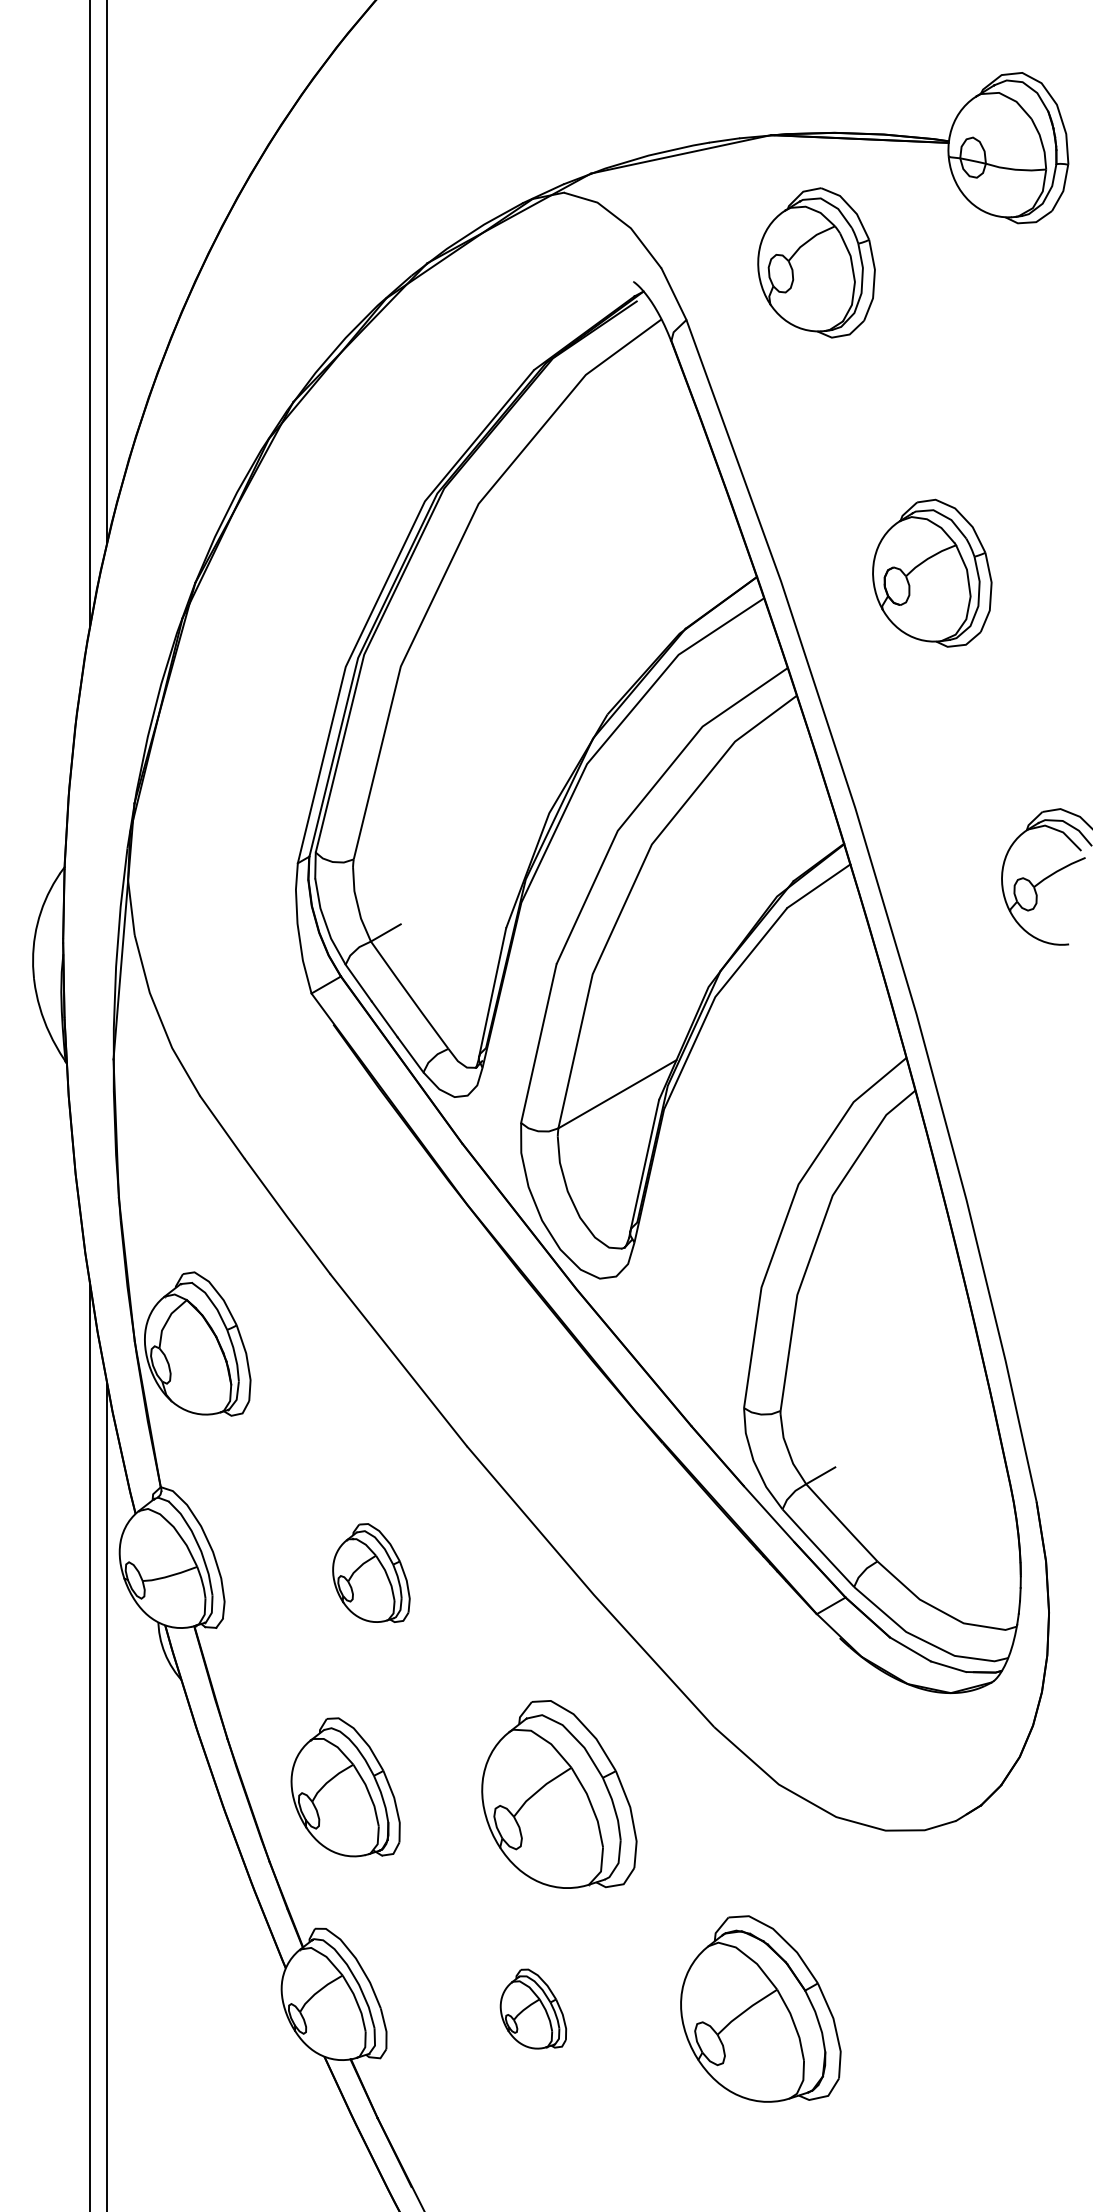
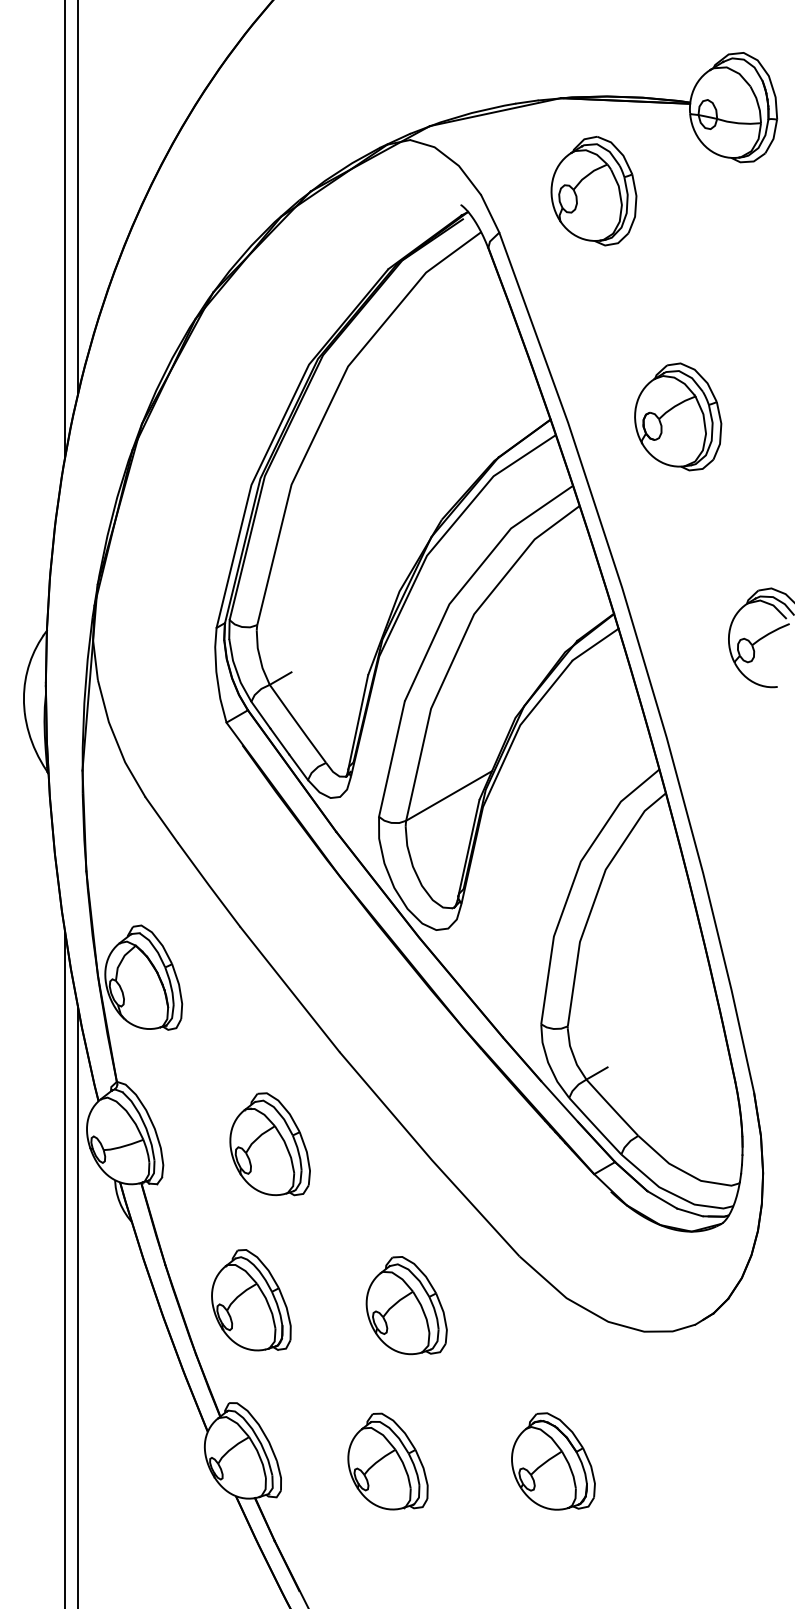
part: (370, 1573) -> (269, 1144), size x1.43
part: (558, 1794) -> (406, 1305), size x0.71
part: (532, 2009) -> (387, 1461), size x1.67
part: (760, 2009) -> (553, 1461), size x0.71

